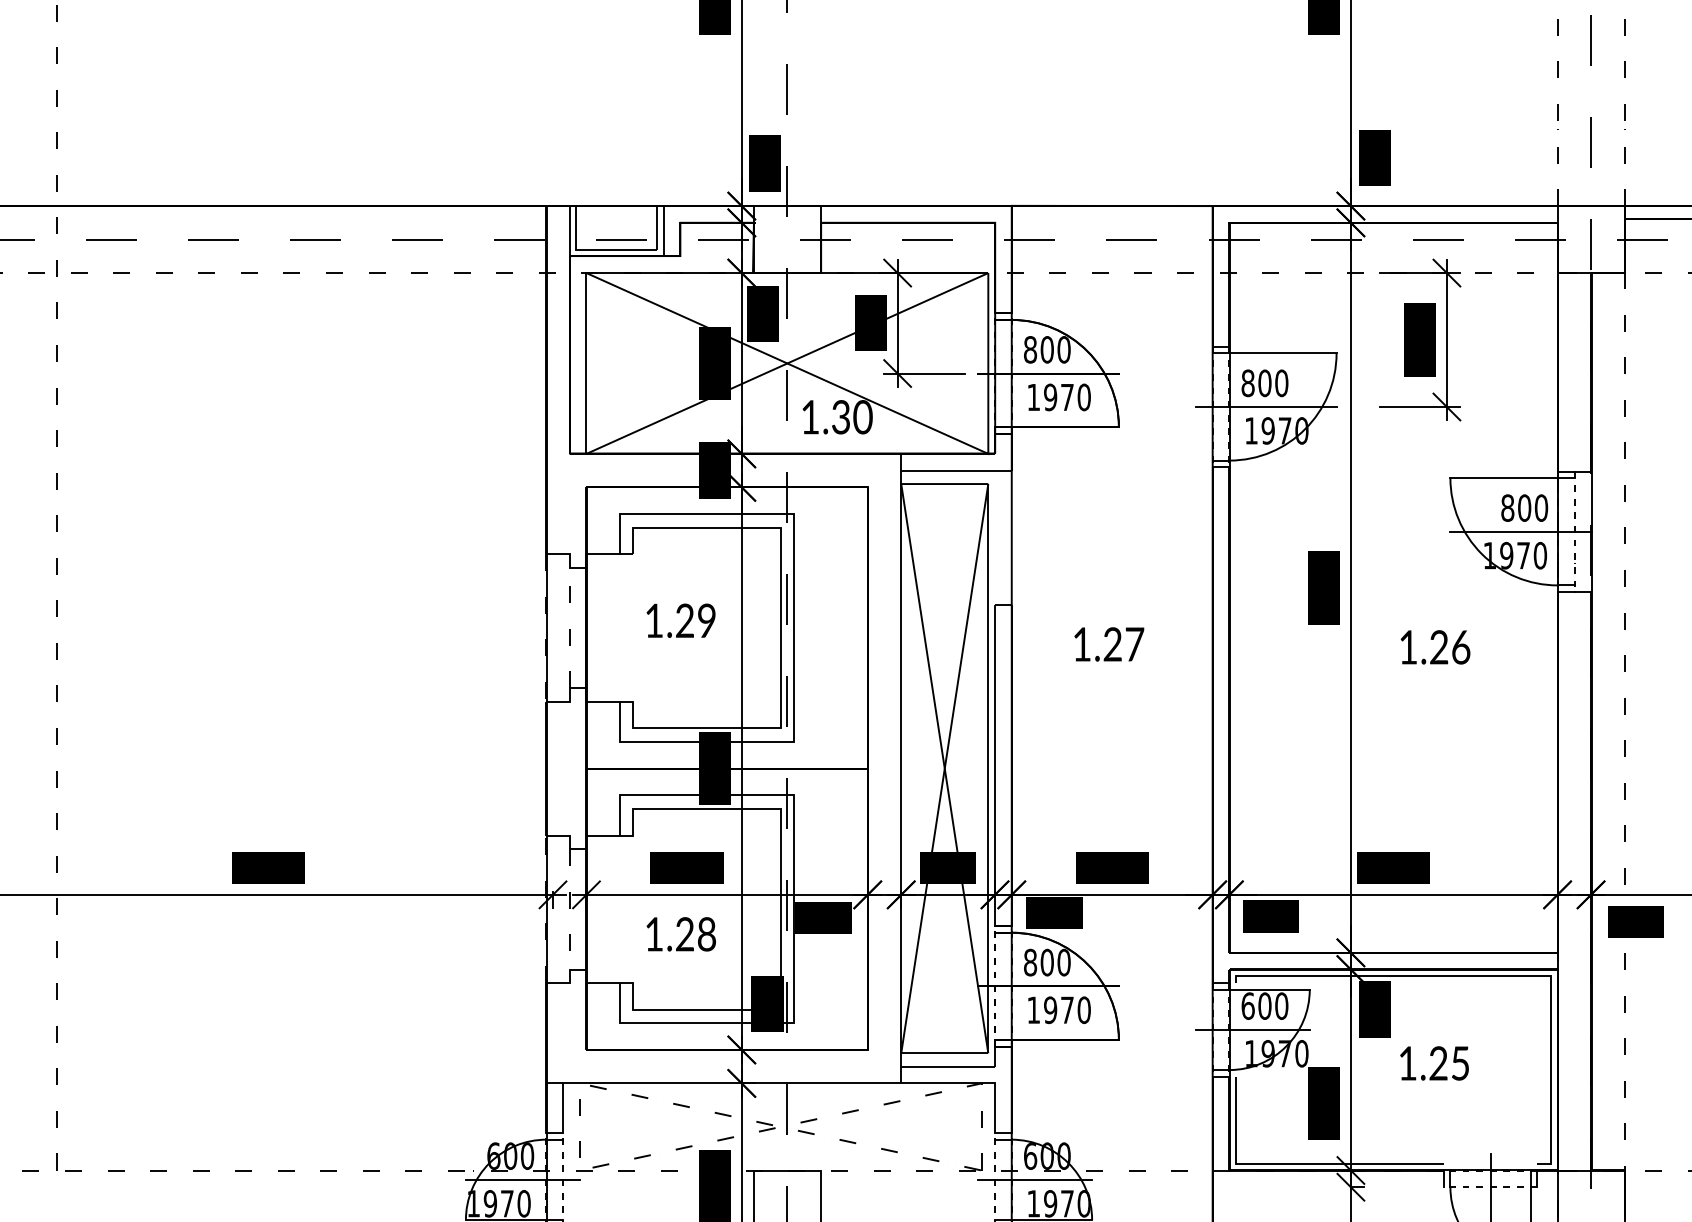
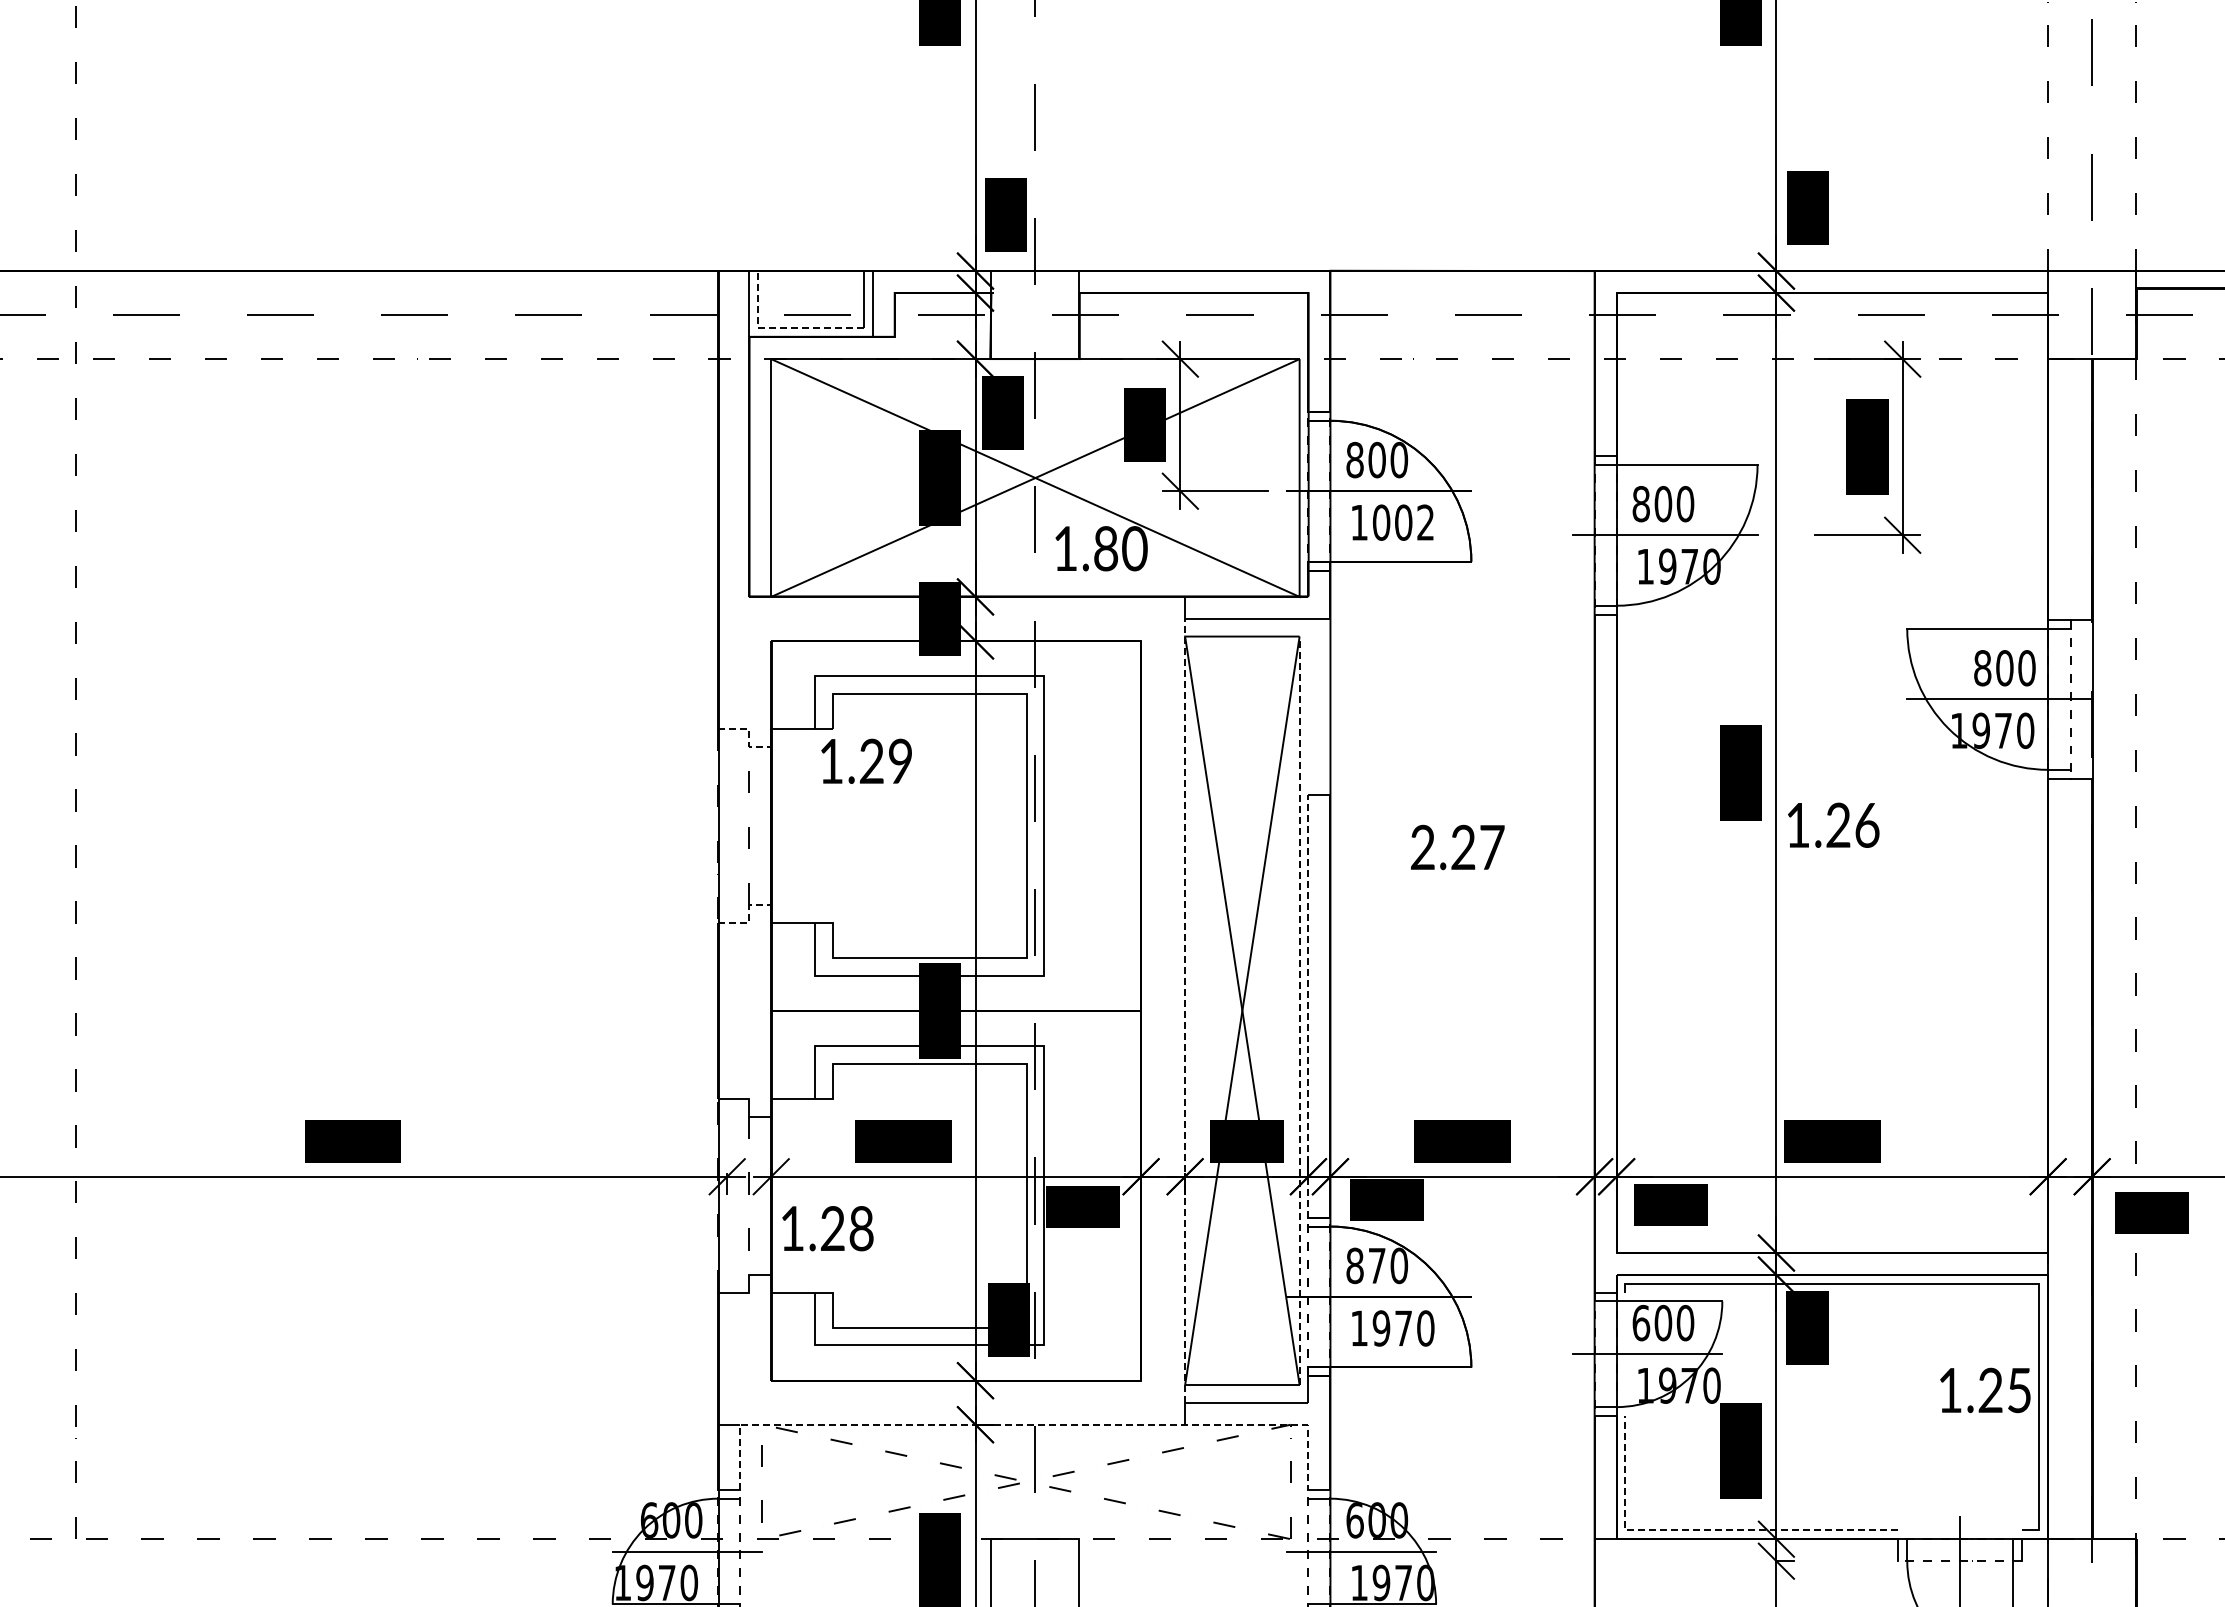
line: (593, 249) -> (780, 328), solid -> dashed
text: (1067, 397) -> (1403, 522), 1970 -> 1002
text: (841, 417) -> (1106, 548), 1.30 -> 1.80
line: (569, 557) -> (749, 733), solid -> dashed
text: (680, 620) -> (866, 760), moved
text: (1081, 643) -> (1422, 846), 1.27 -> 2.27
text: (1435, 646) -> (1833, 824), moved
line: (569, 697) -> (749, 917), solid -> dashed
line: (995, 764) -> (1308, 1005), solid -> dashed
line: (901, 768) -> (1185, 1010), solid -> dashed
line: (988, 768) -> (1299, 1010), solid -> dashed
text: (680, 934) -> (827, 1228), moved
text: (1046, 962) -> (1376, 1265), 800 -> 870
text: (1434, 1063) -> (1985, 1390), moved
line: (779, 1083) -> (1024, 1424), solid -> dashed
line: (1295, 1163) -> (1703, 1530), solid -> dashed

